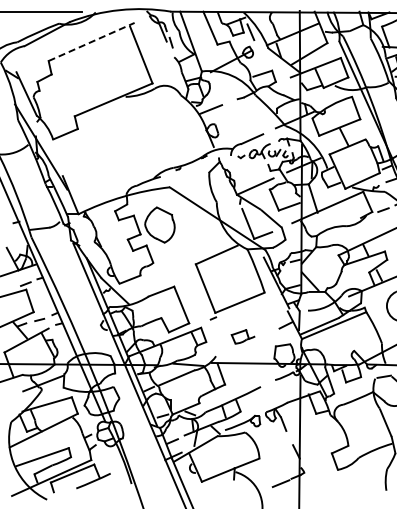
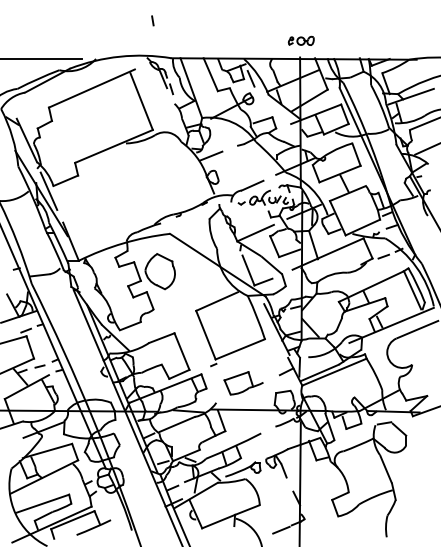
line: (92, 41) -> (92, 88), dashed -> solid
line: (48, 143) -> (48, 190), added
part: (243, 336) -> (243, 383), size x1.67

